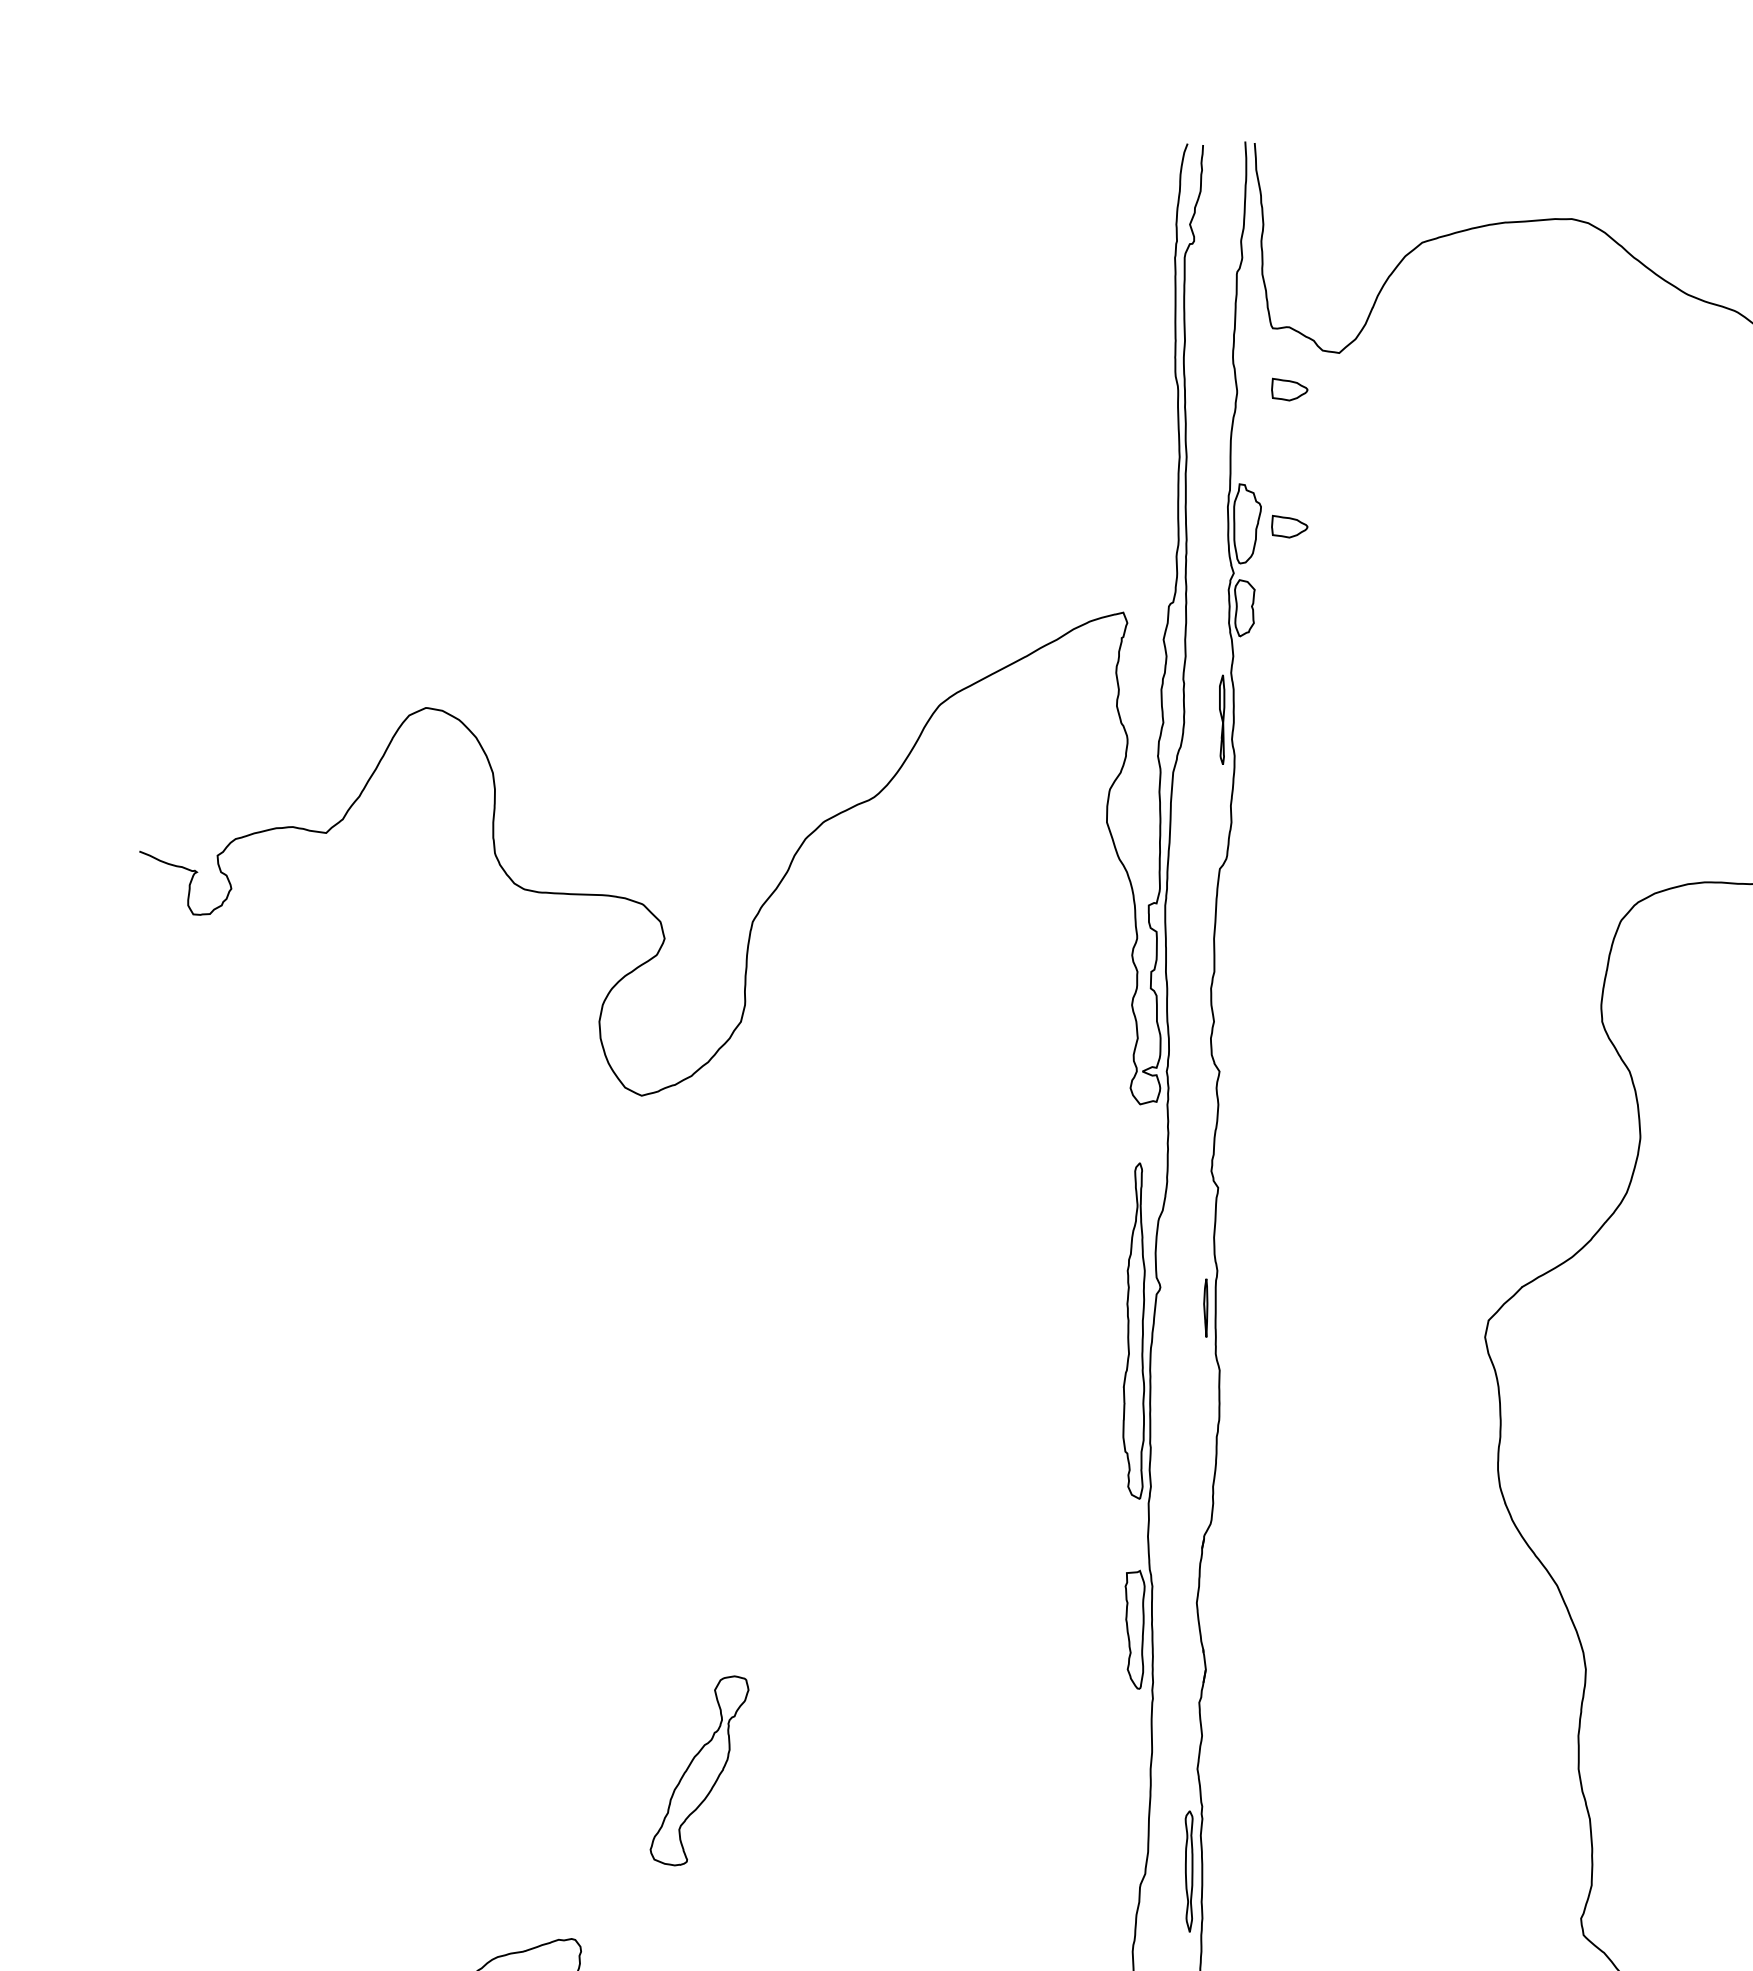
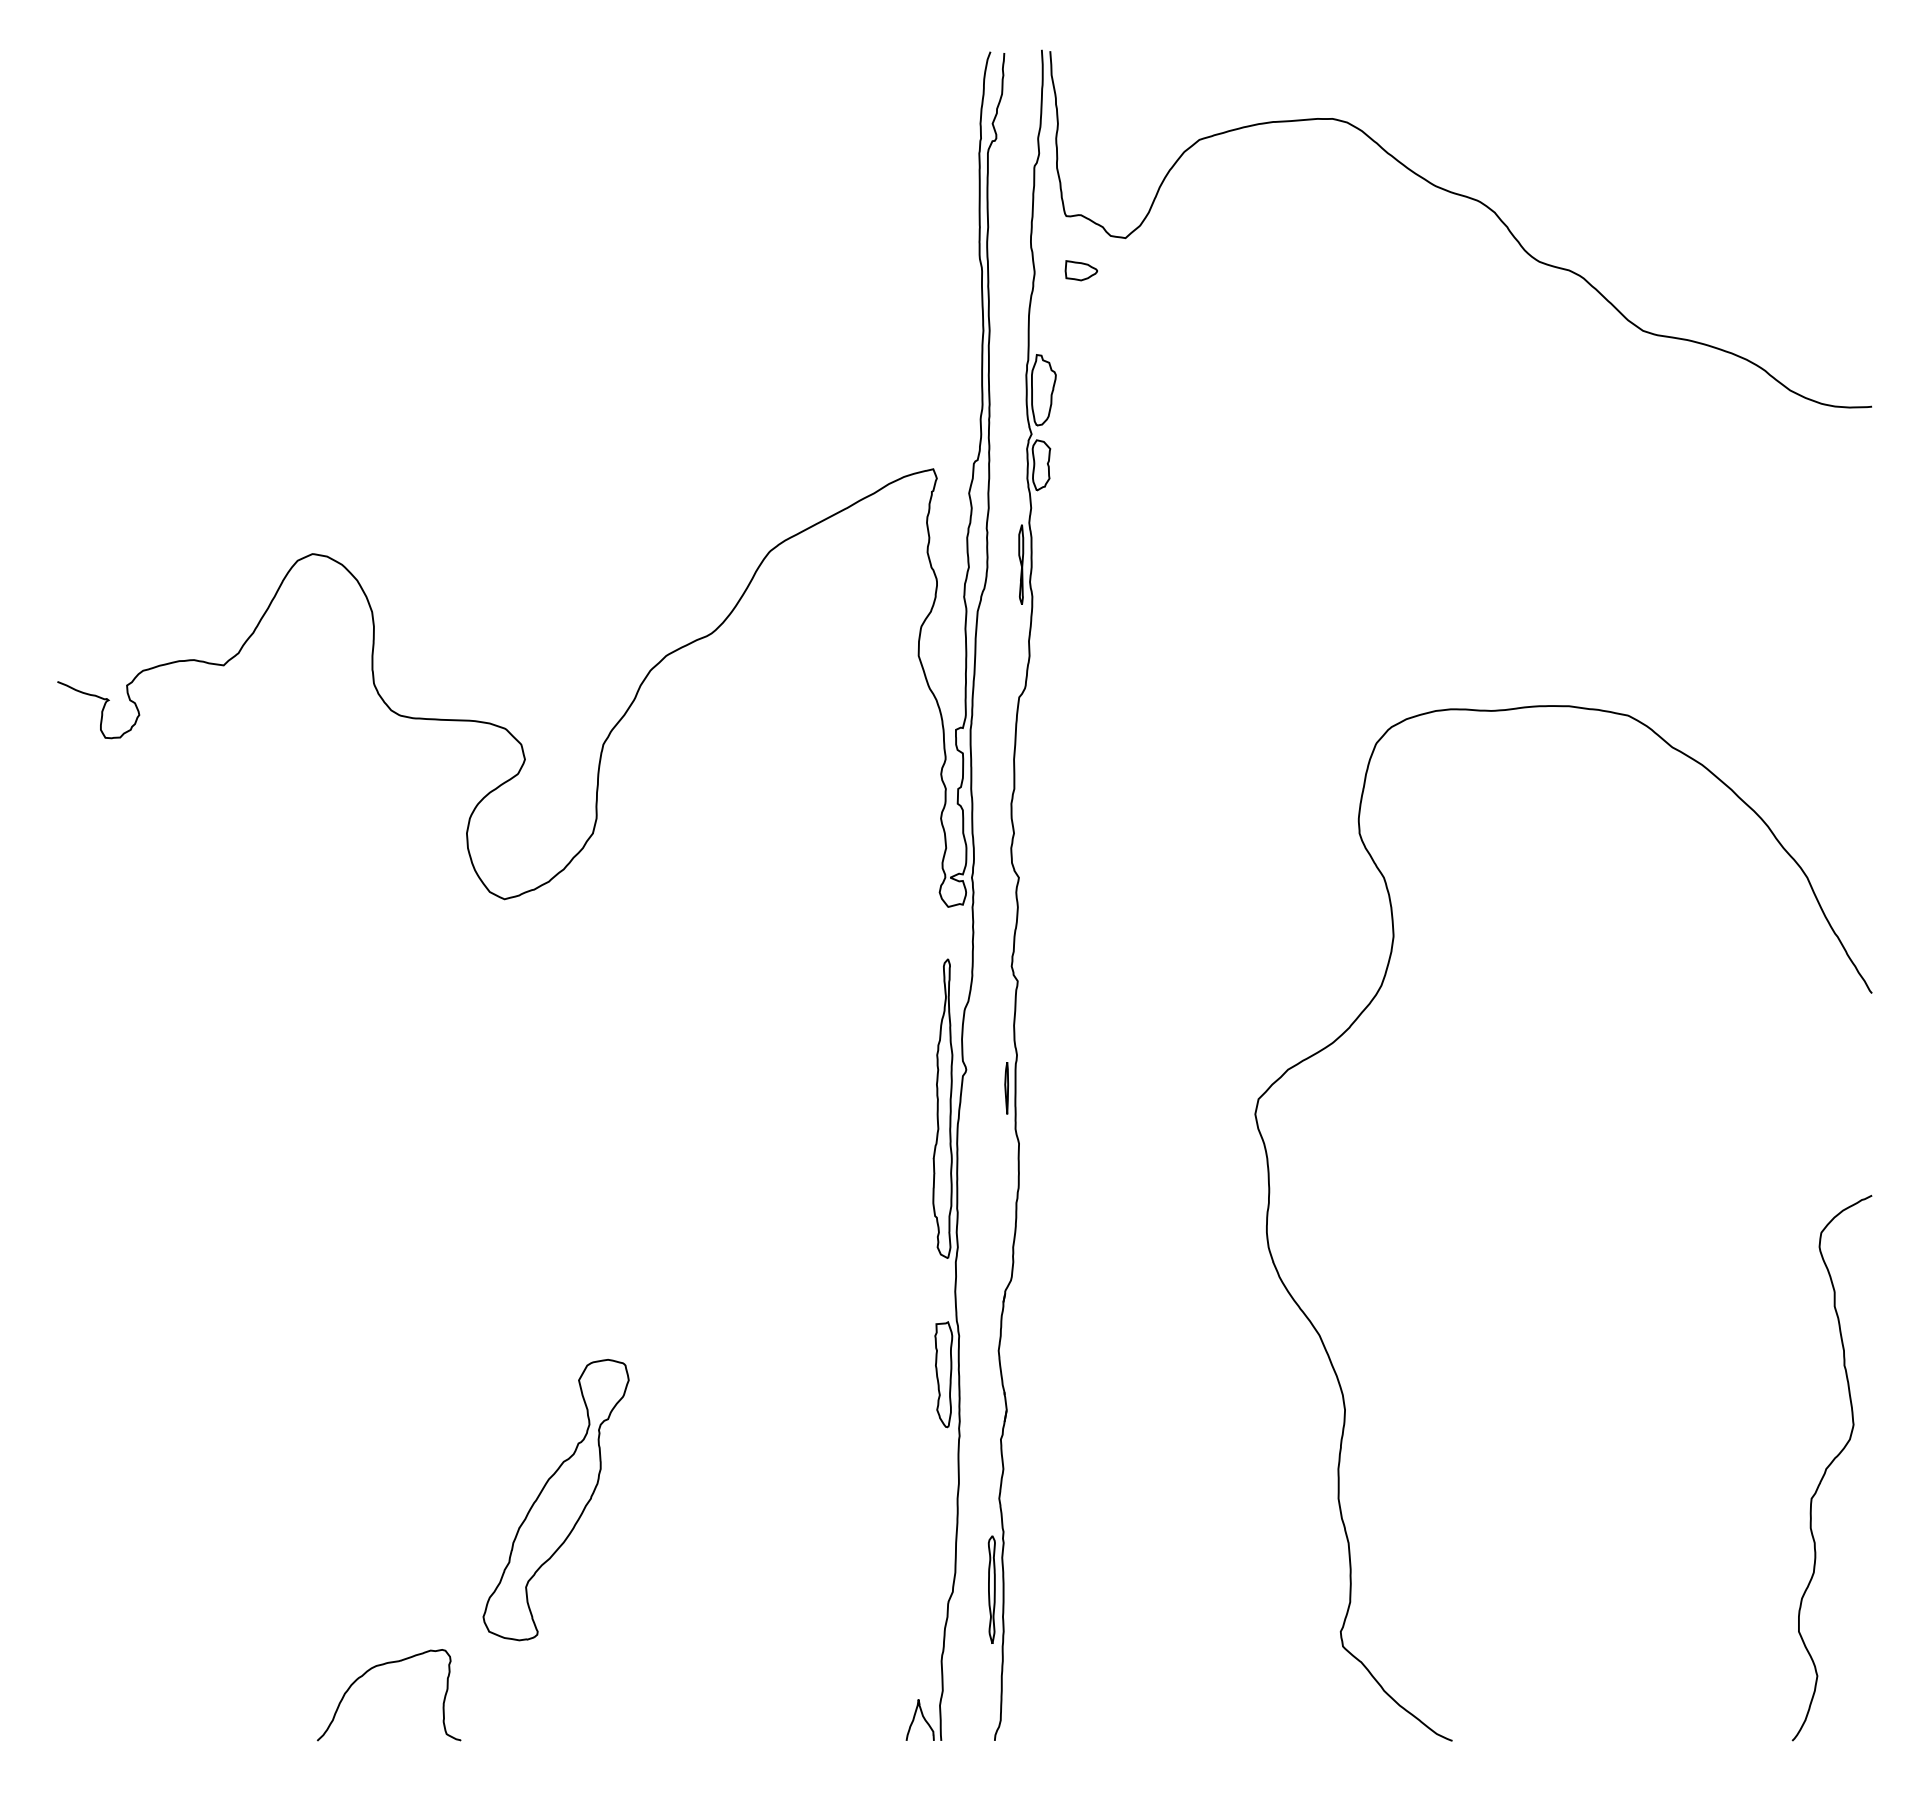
part: (1288, 526) -> (1080, 392), removed
part: (698, 1771) -> (555, 1500), size x1.67

